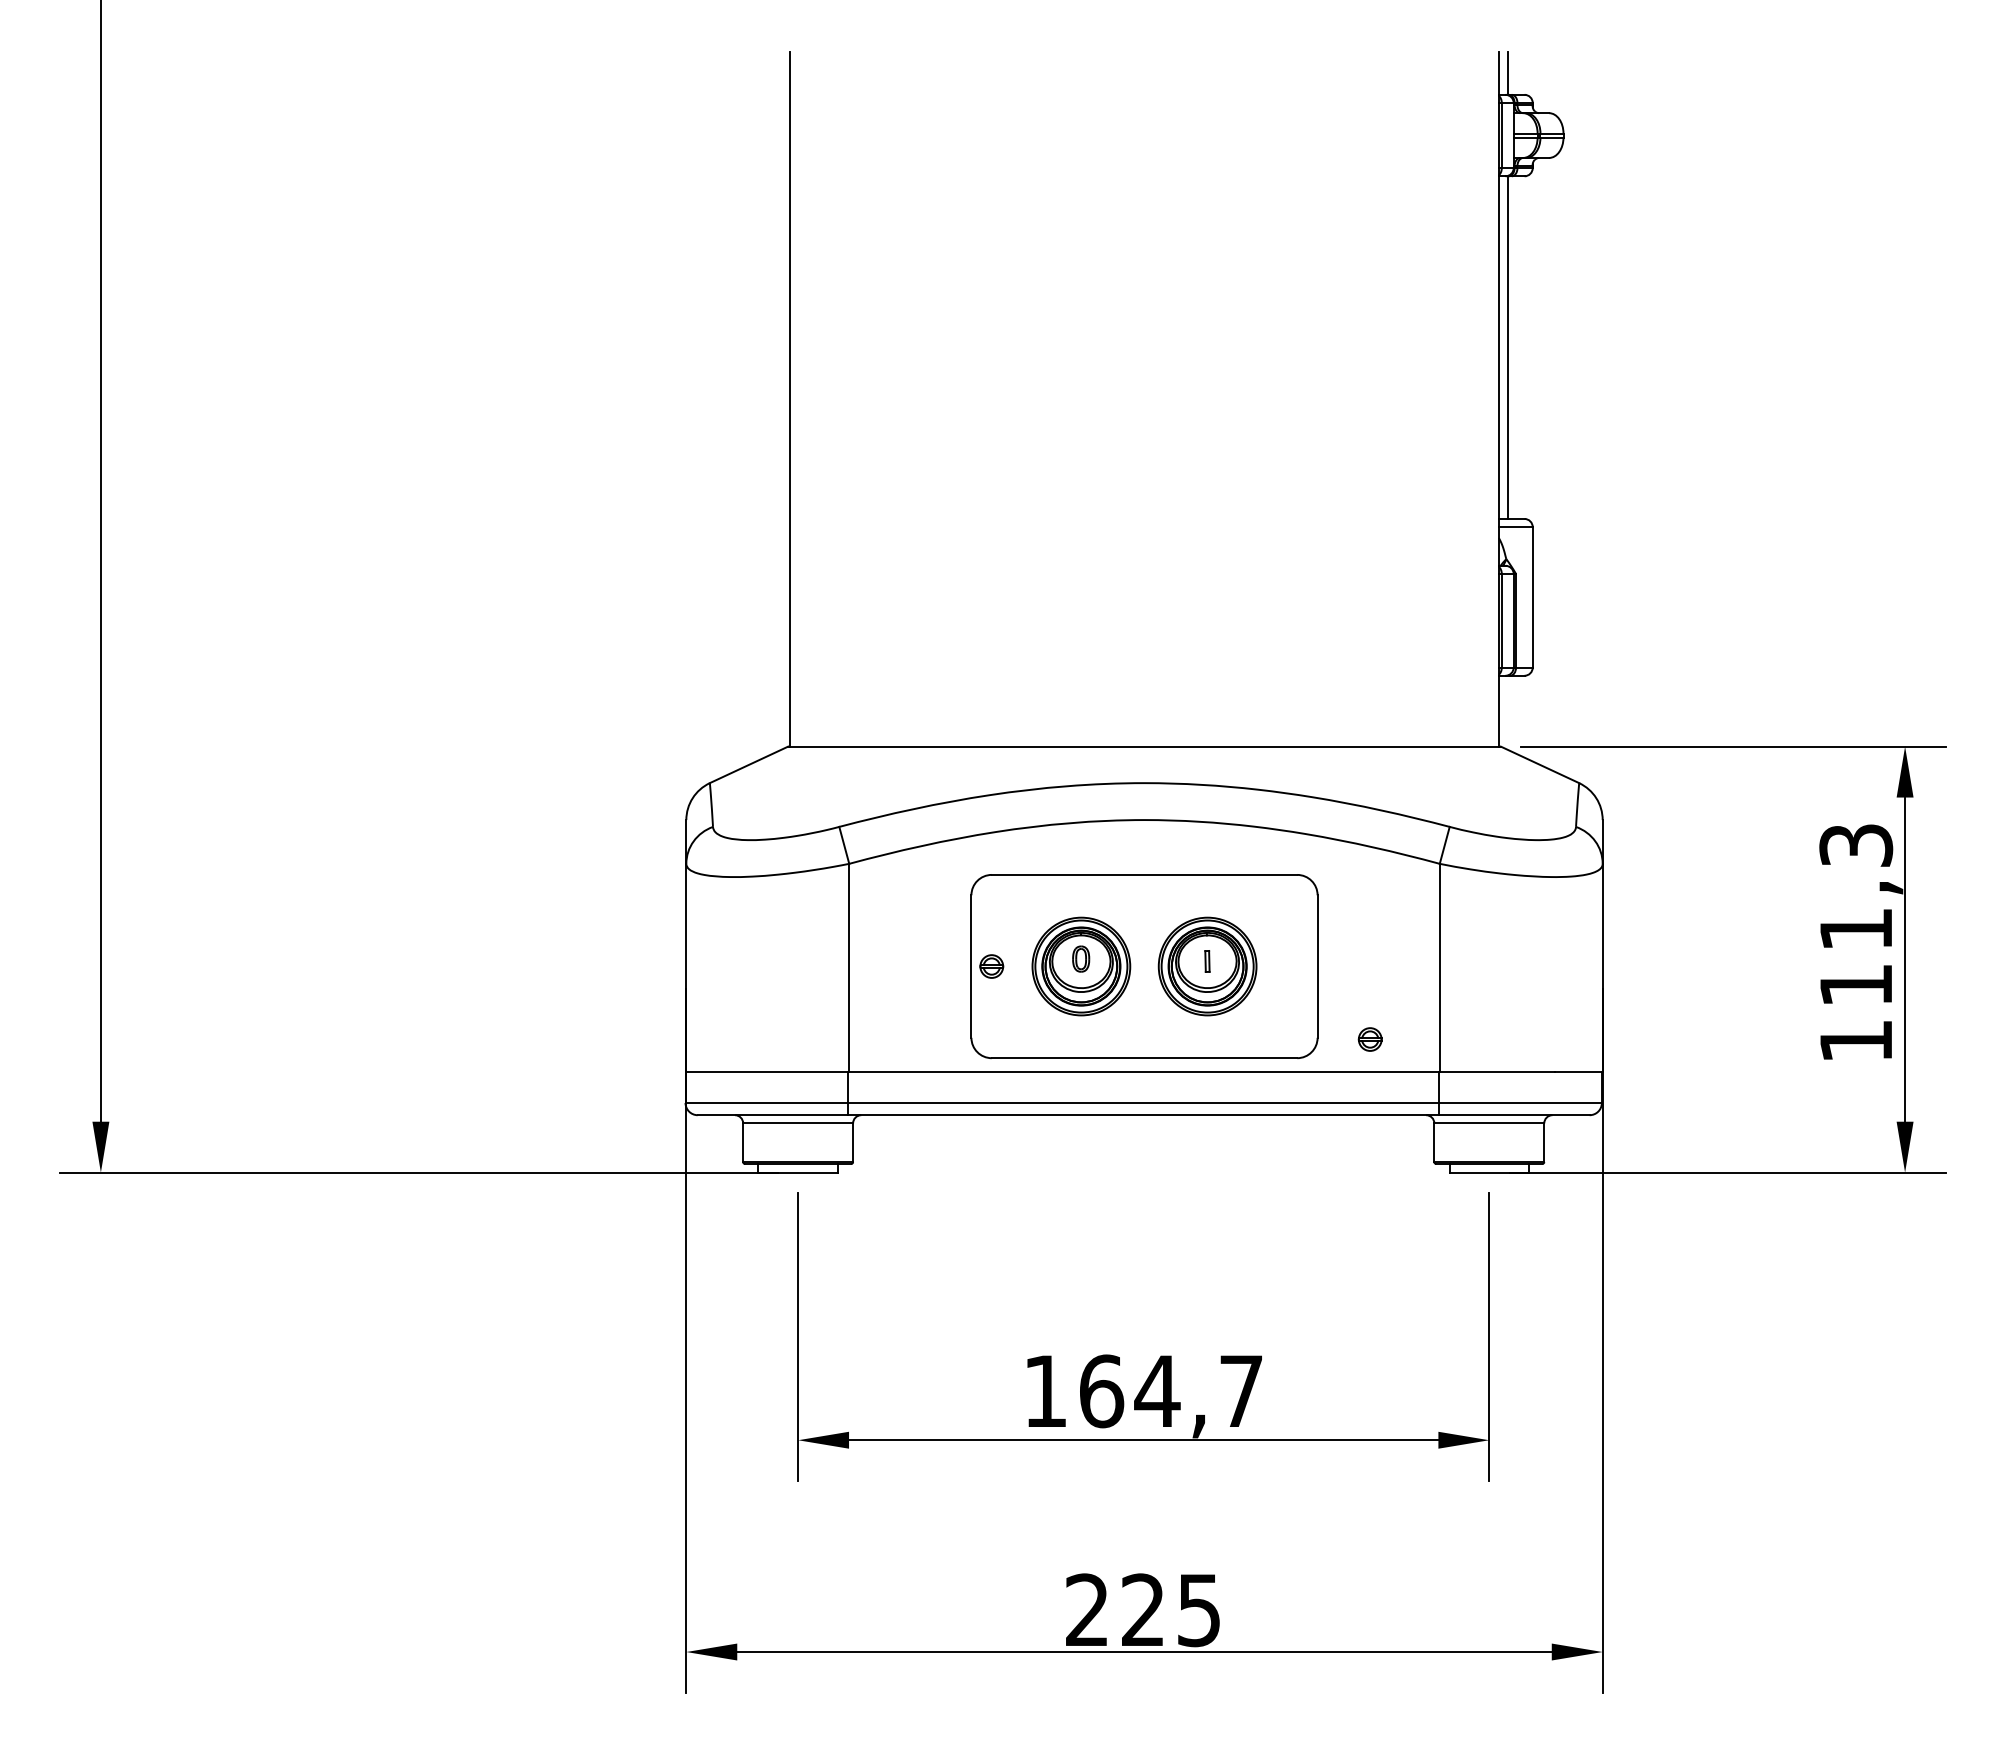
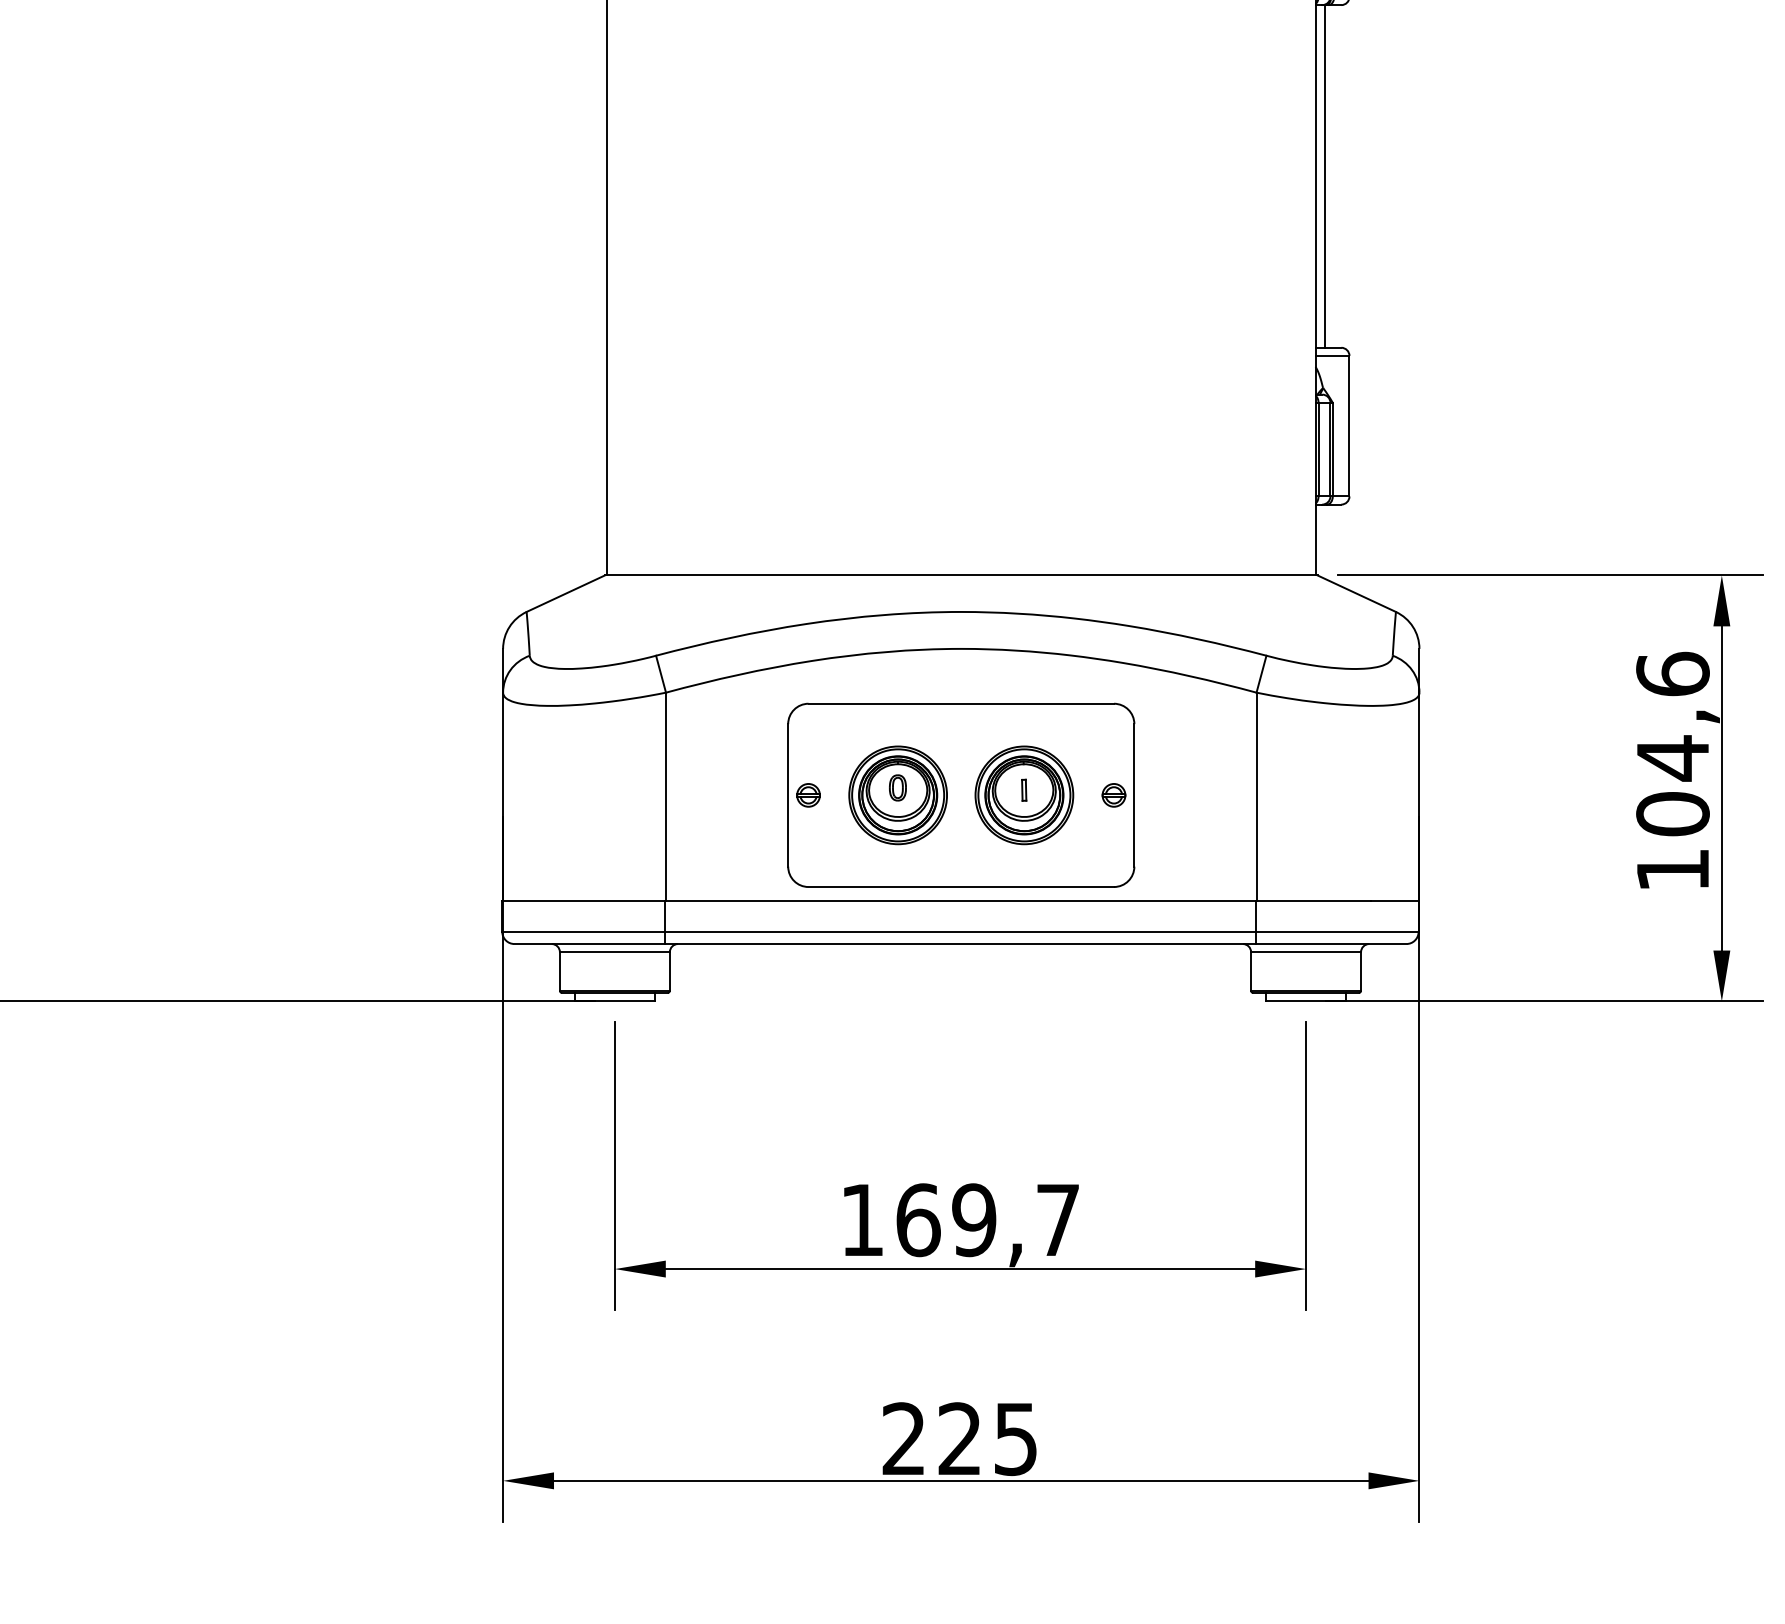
text: (1856, 915) -> (1673, 744), 111,3 -> 104,6
part: (1369, 1039) -> (1113, 795), moved
text: (1157, 1391) -> (974, 1220), 164,7 -> 169,7

